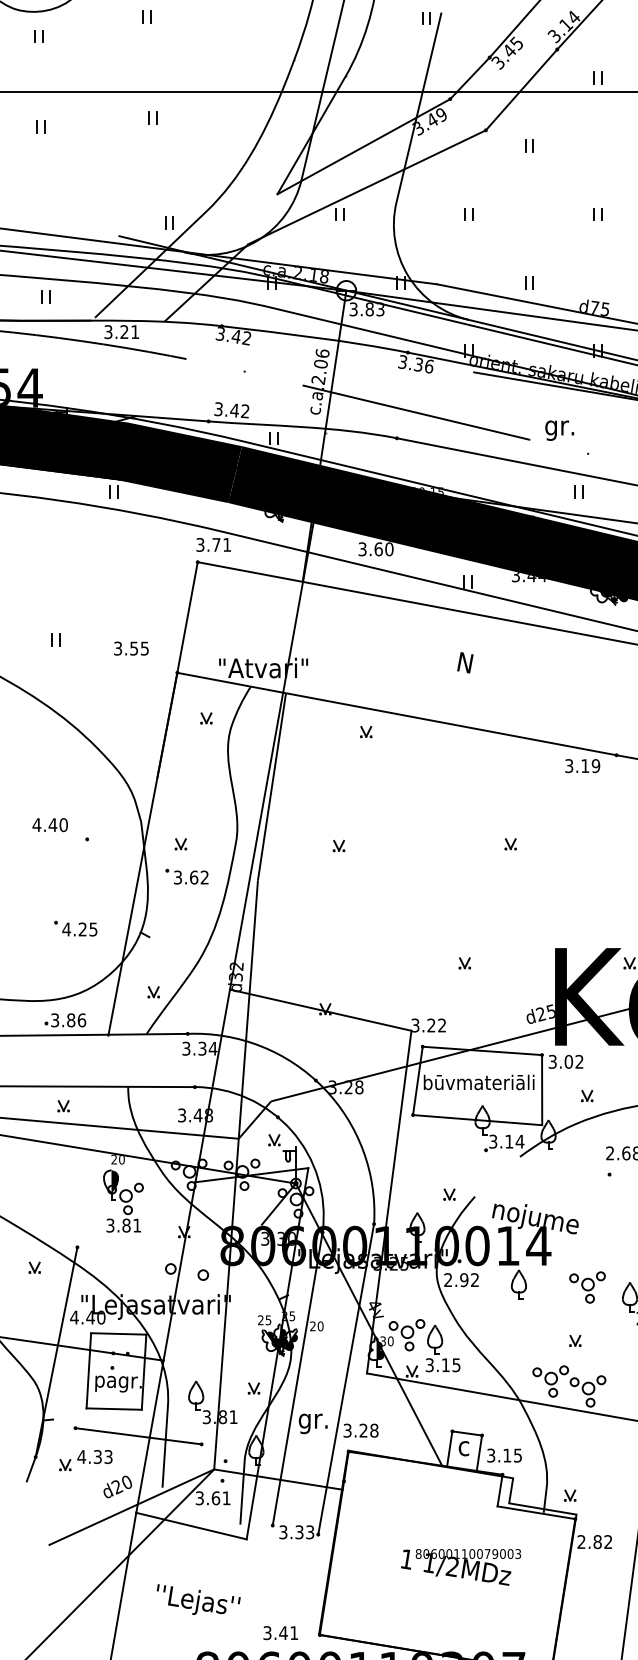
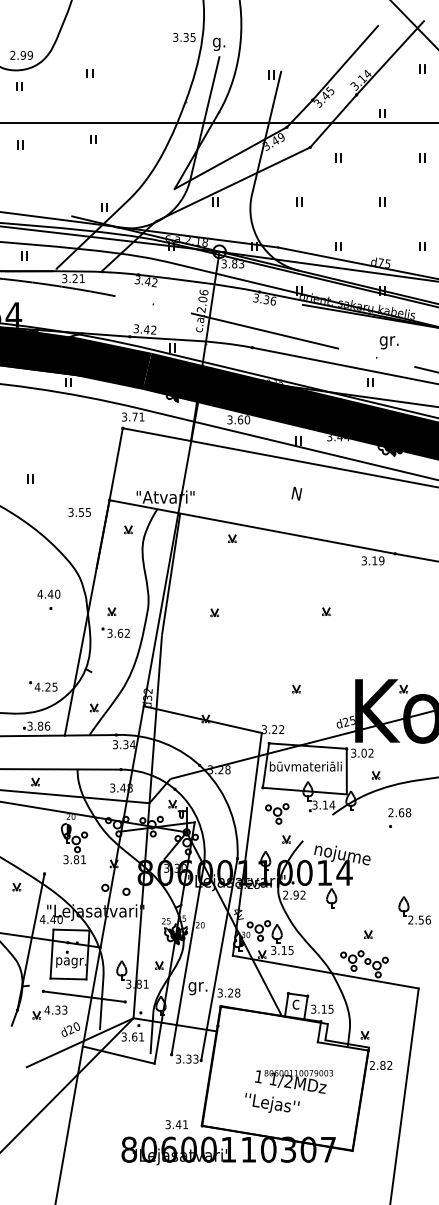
text: (558, 430) -> (388, 342), moved
text: (131, 648) -> (79, 512), moved
text: (49, 823) -> (48, 593), moved
part: (75, 928) -> (43, 686), moved
part: (587, 1286) -> (277, 813), moved
text: (198, 1598) -> (272, 1102), moved

